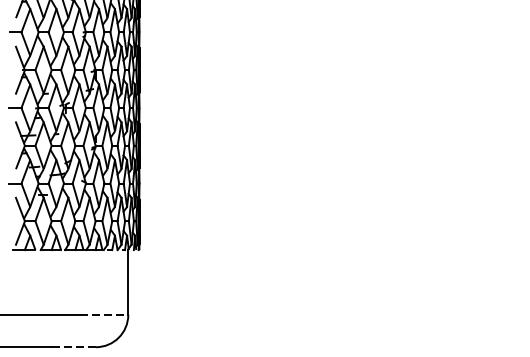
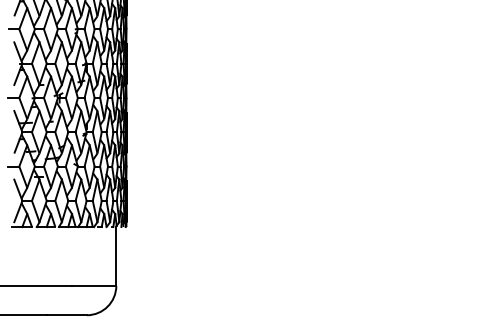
line: (104, 314) -> (94, 285), dashed -> solid
line: (73, 347) -> (66, 315), dashed -> solid

